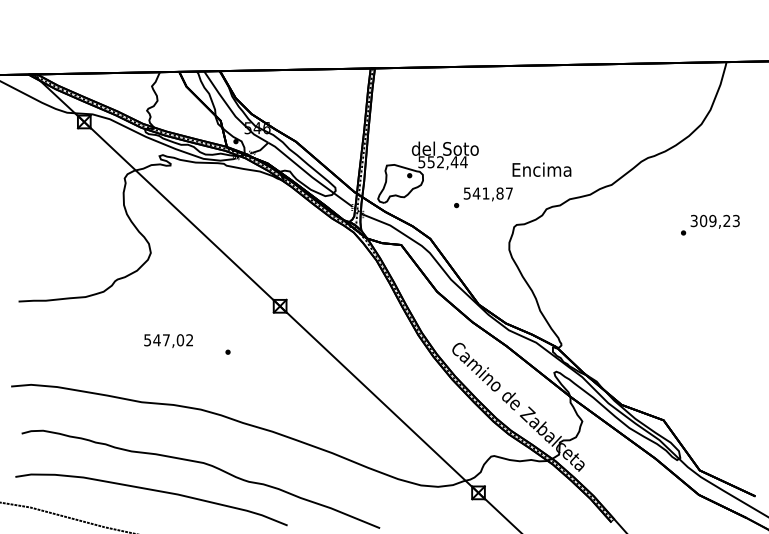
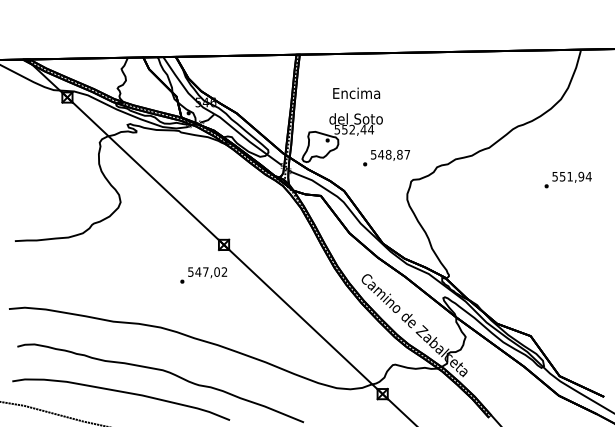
text: (541, 169) -> (356, 93), moved
text: (485, 193) -> (388, 154), 541,87 -> 548,87
text: (715, 220) -> (572, 176), 309,23 -> 551,94
text: (168, 340) -> (207, 272), moved

